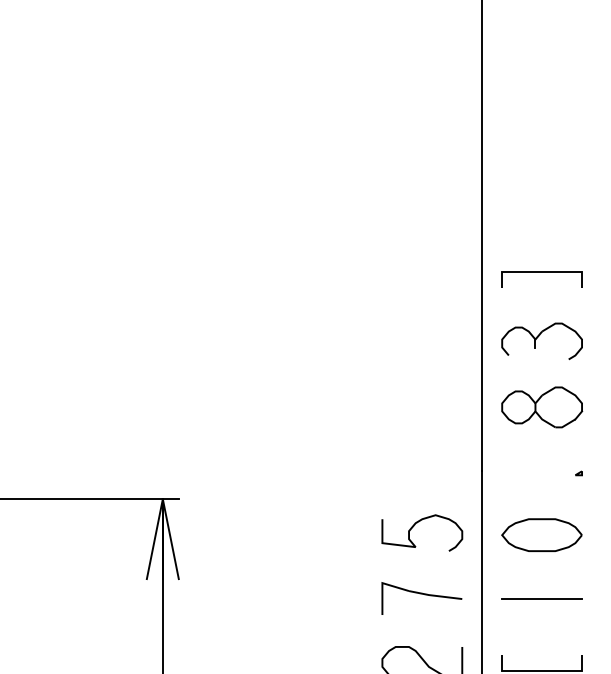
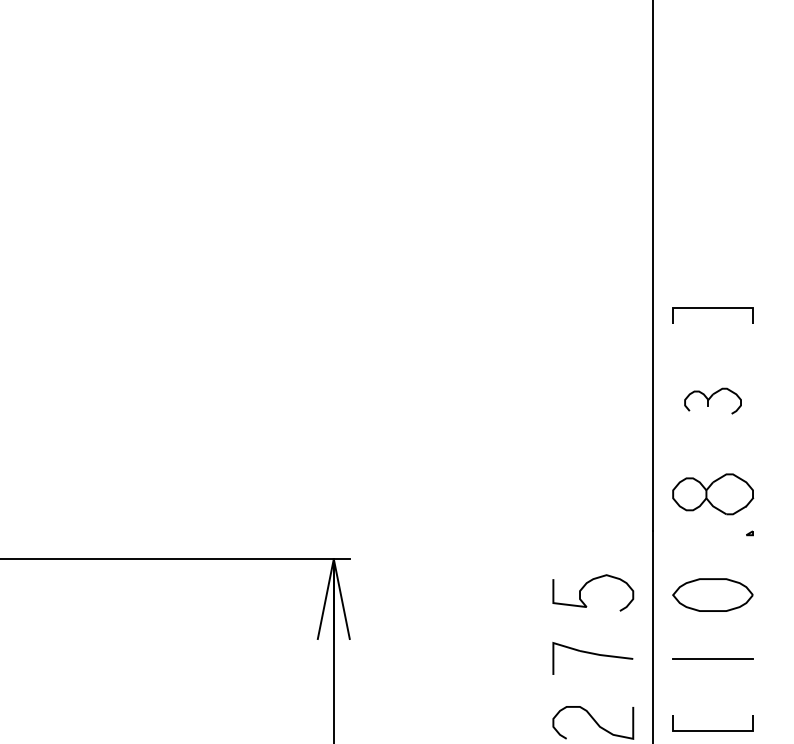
line: (541, 272) -> (712, 308), moved
part: (541, 340) -> (712, 400), size x0.7
part: (542, 407) -> (713, 494), moved

